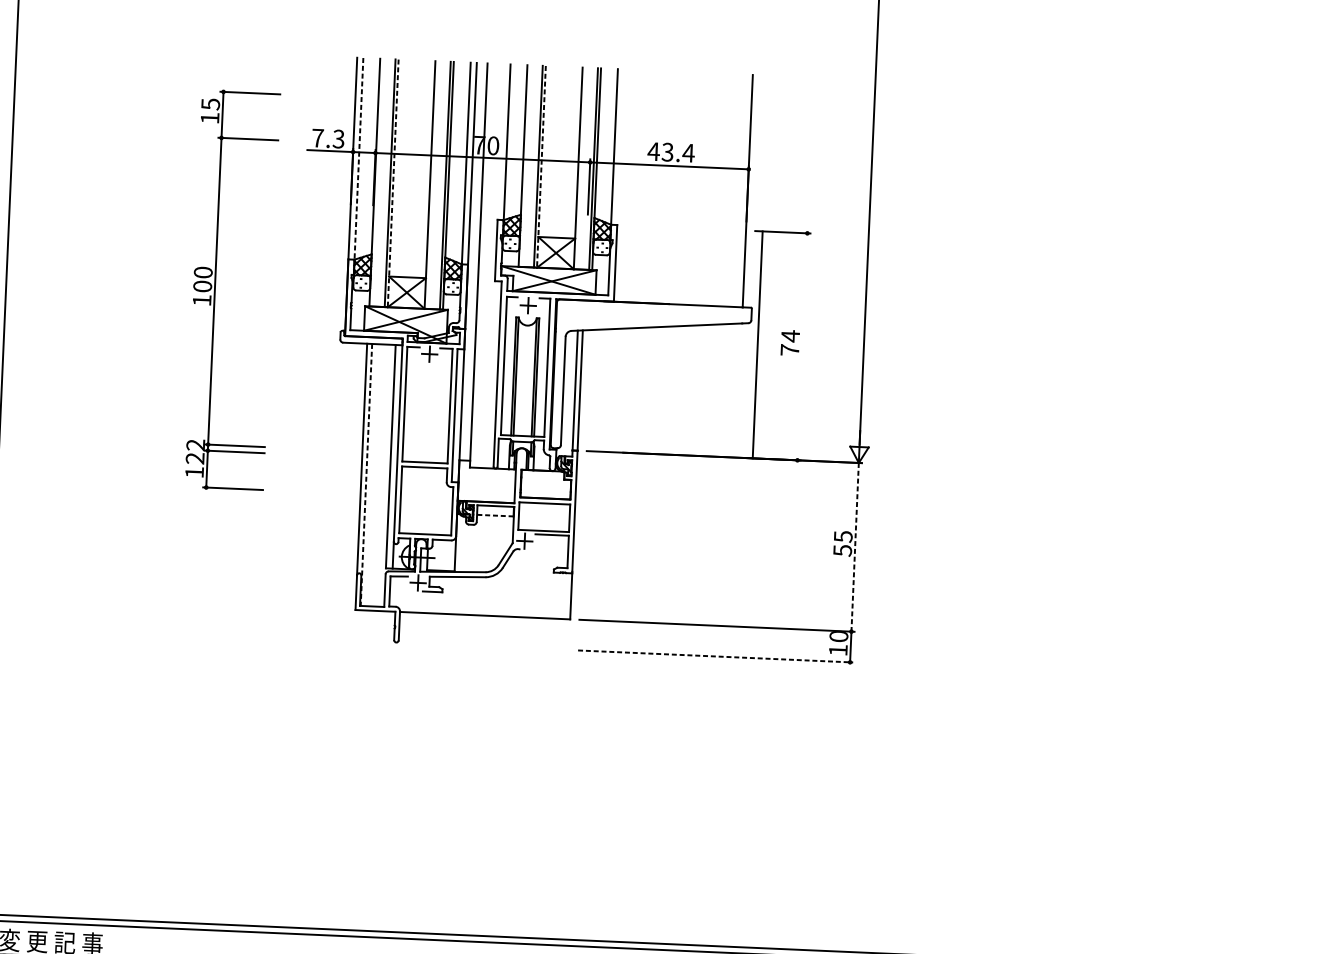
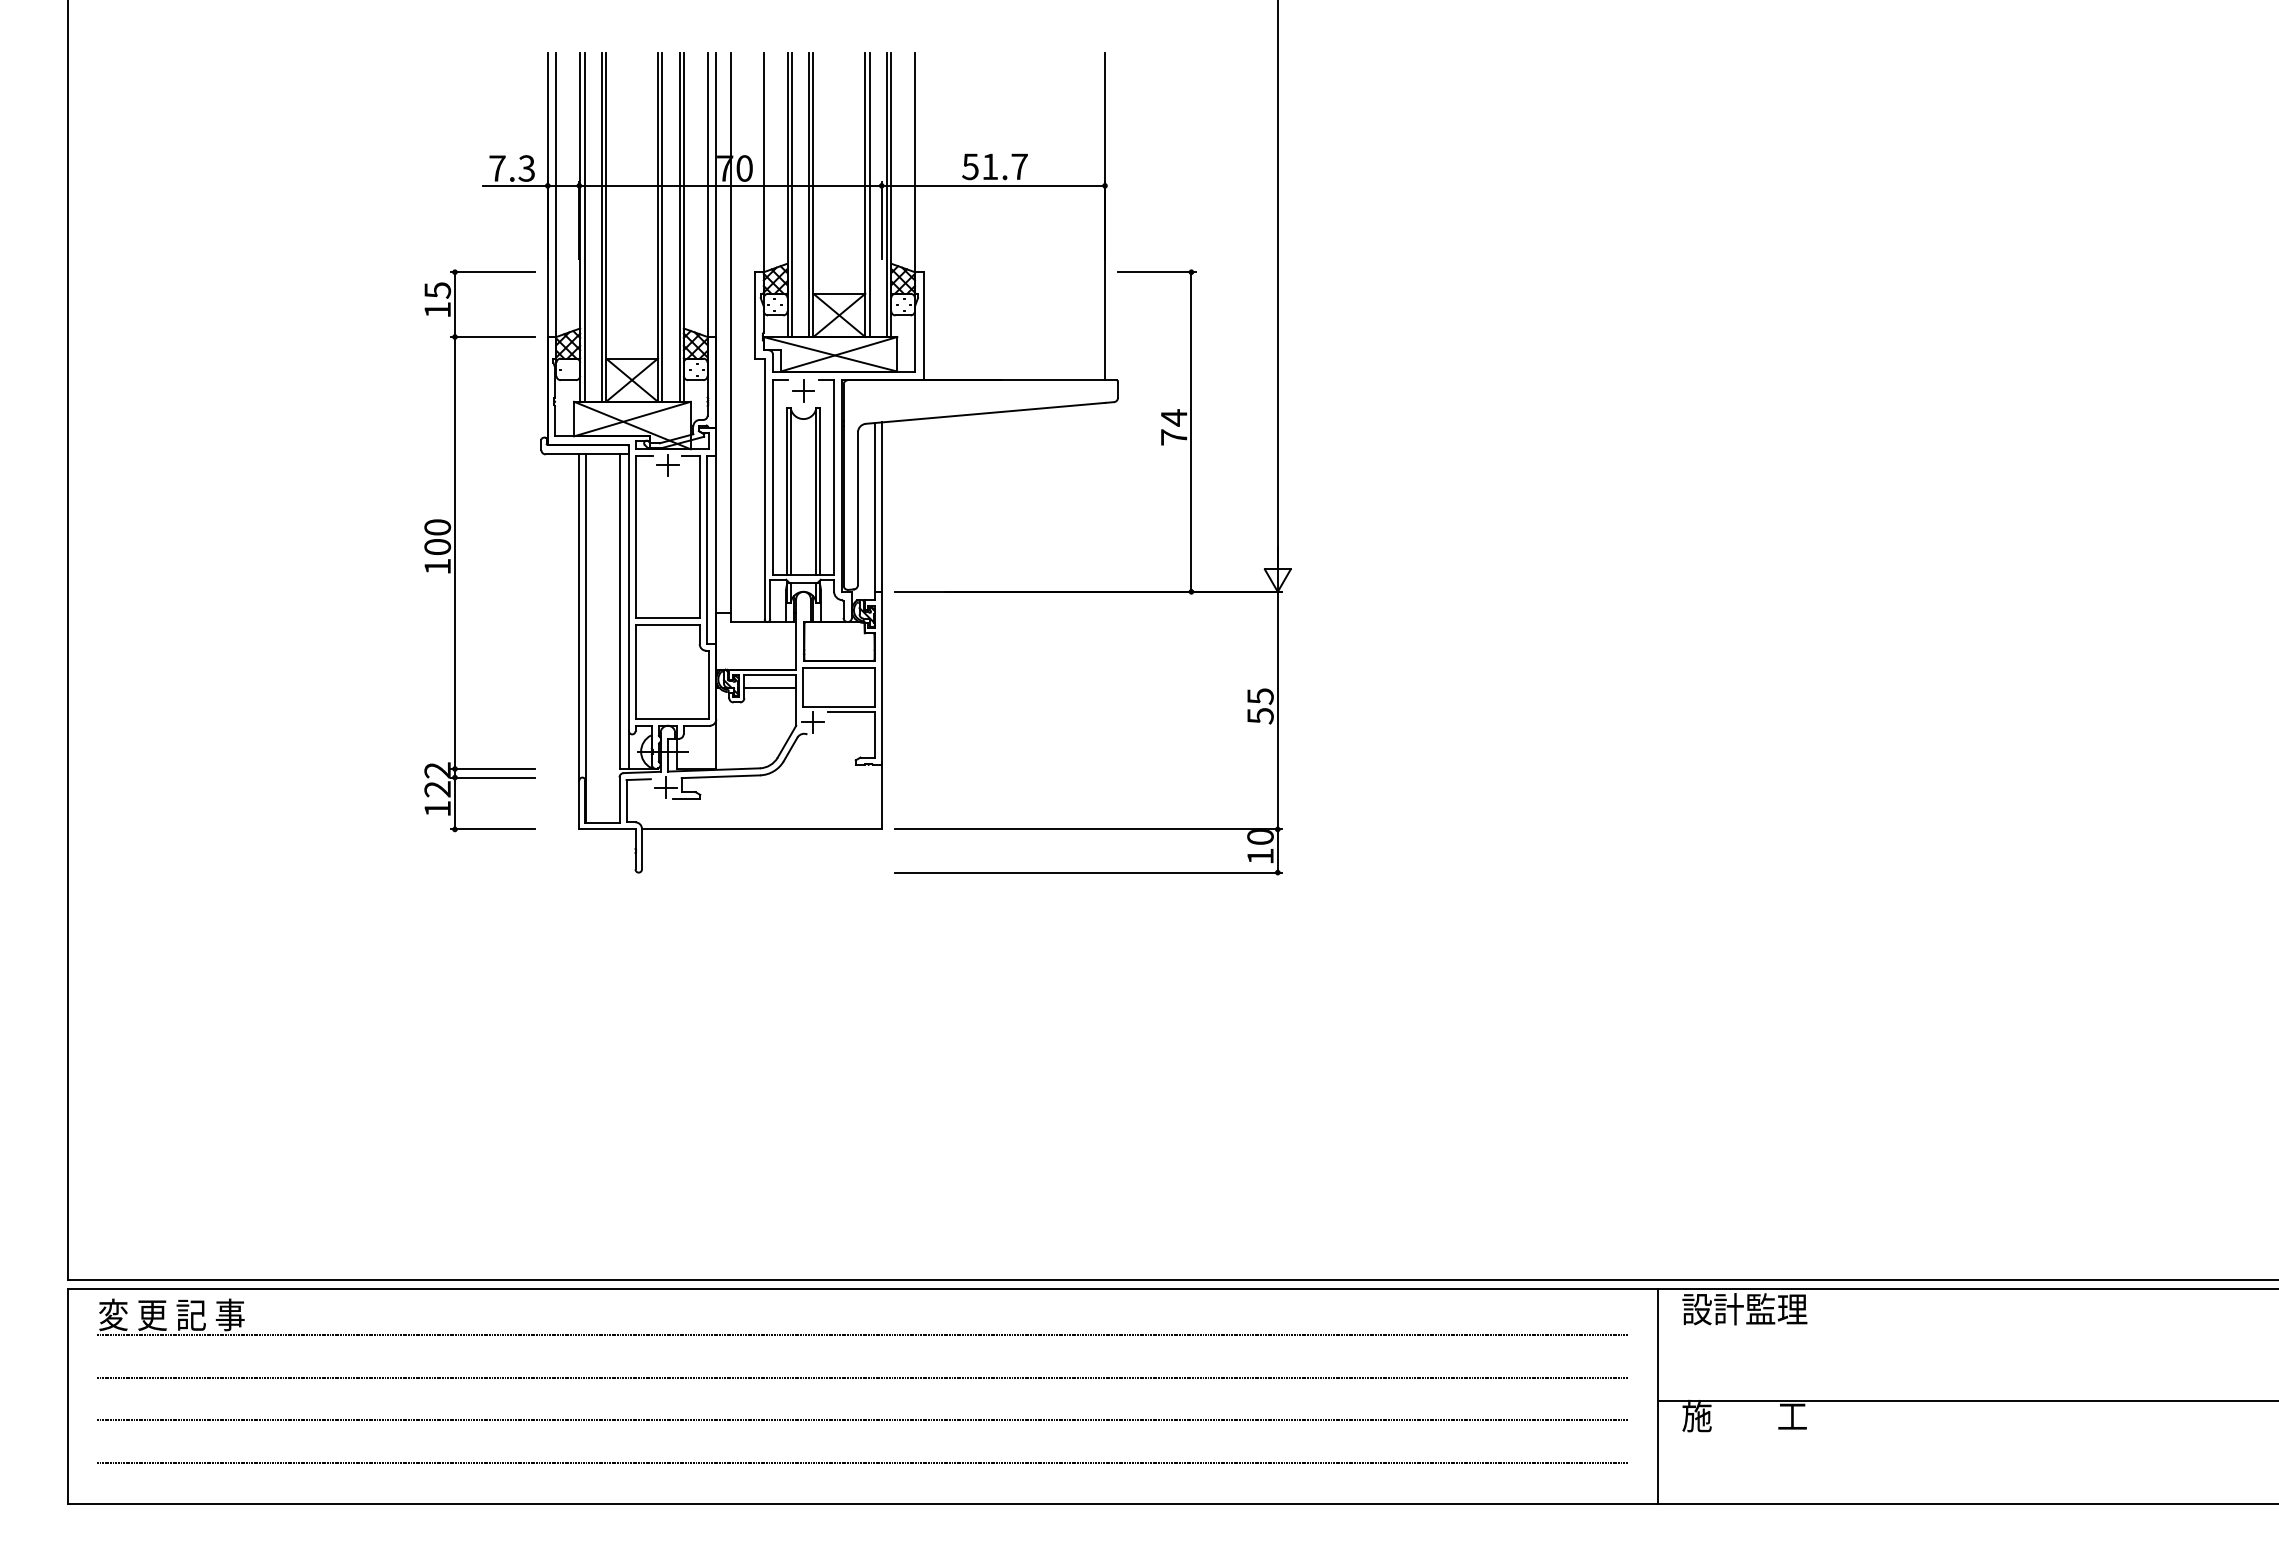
text: (670, 152) -> (994, 166), 43.4 -> 51.7
line: (358, 159) -> (556, 196), dashed -> solid
line: (525, 166) -> (791, 195), added
line: (541, 167) -> (813, 195), dashed -> solid
line: (581, 168) -> (869, 195), added
line: (377, 182) -> (584, 227), added
line: (393, 183) -> (606, 227), dashed -> solid
line: (433, 185) -> (662, 227), added
part: (215, 289) -> (455, 550), moved
line: (757, 344) -> (1191, 431), moved
line: (366, 475) -> (586, 639), dashed -> solid
line: (495, 515) -> (770, 688), dashed -> solid
line: (854, 547) -> (1277, 710), dashed -> solid
line: (715, 656) -> (1088, 872), dashed -> solid

